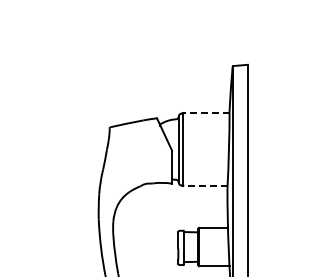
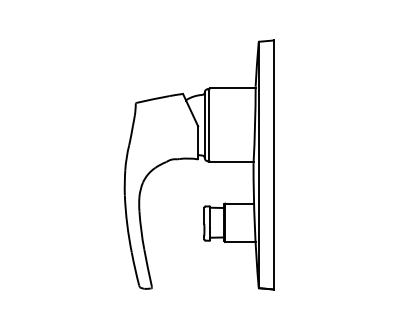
line: (206, 112) -> (232, 88), dashed -> solid
line: (205, 185) -> (231, 161), dashed -> solid

